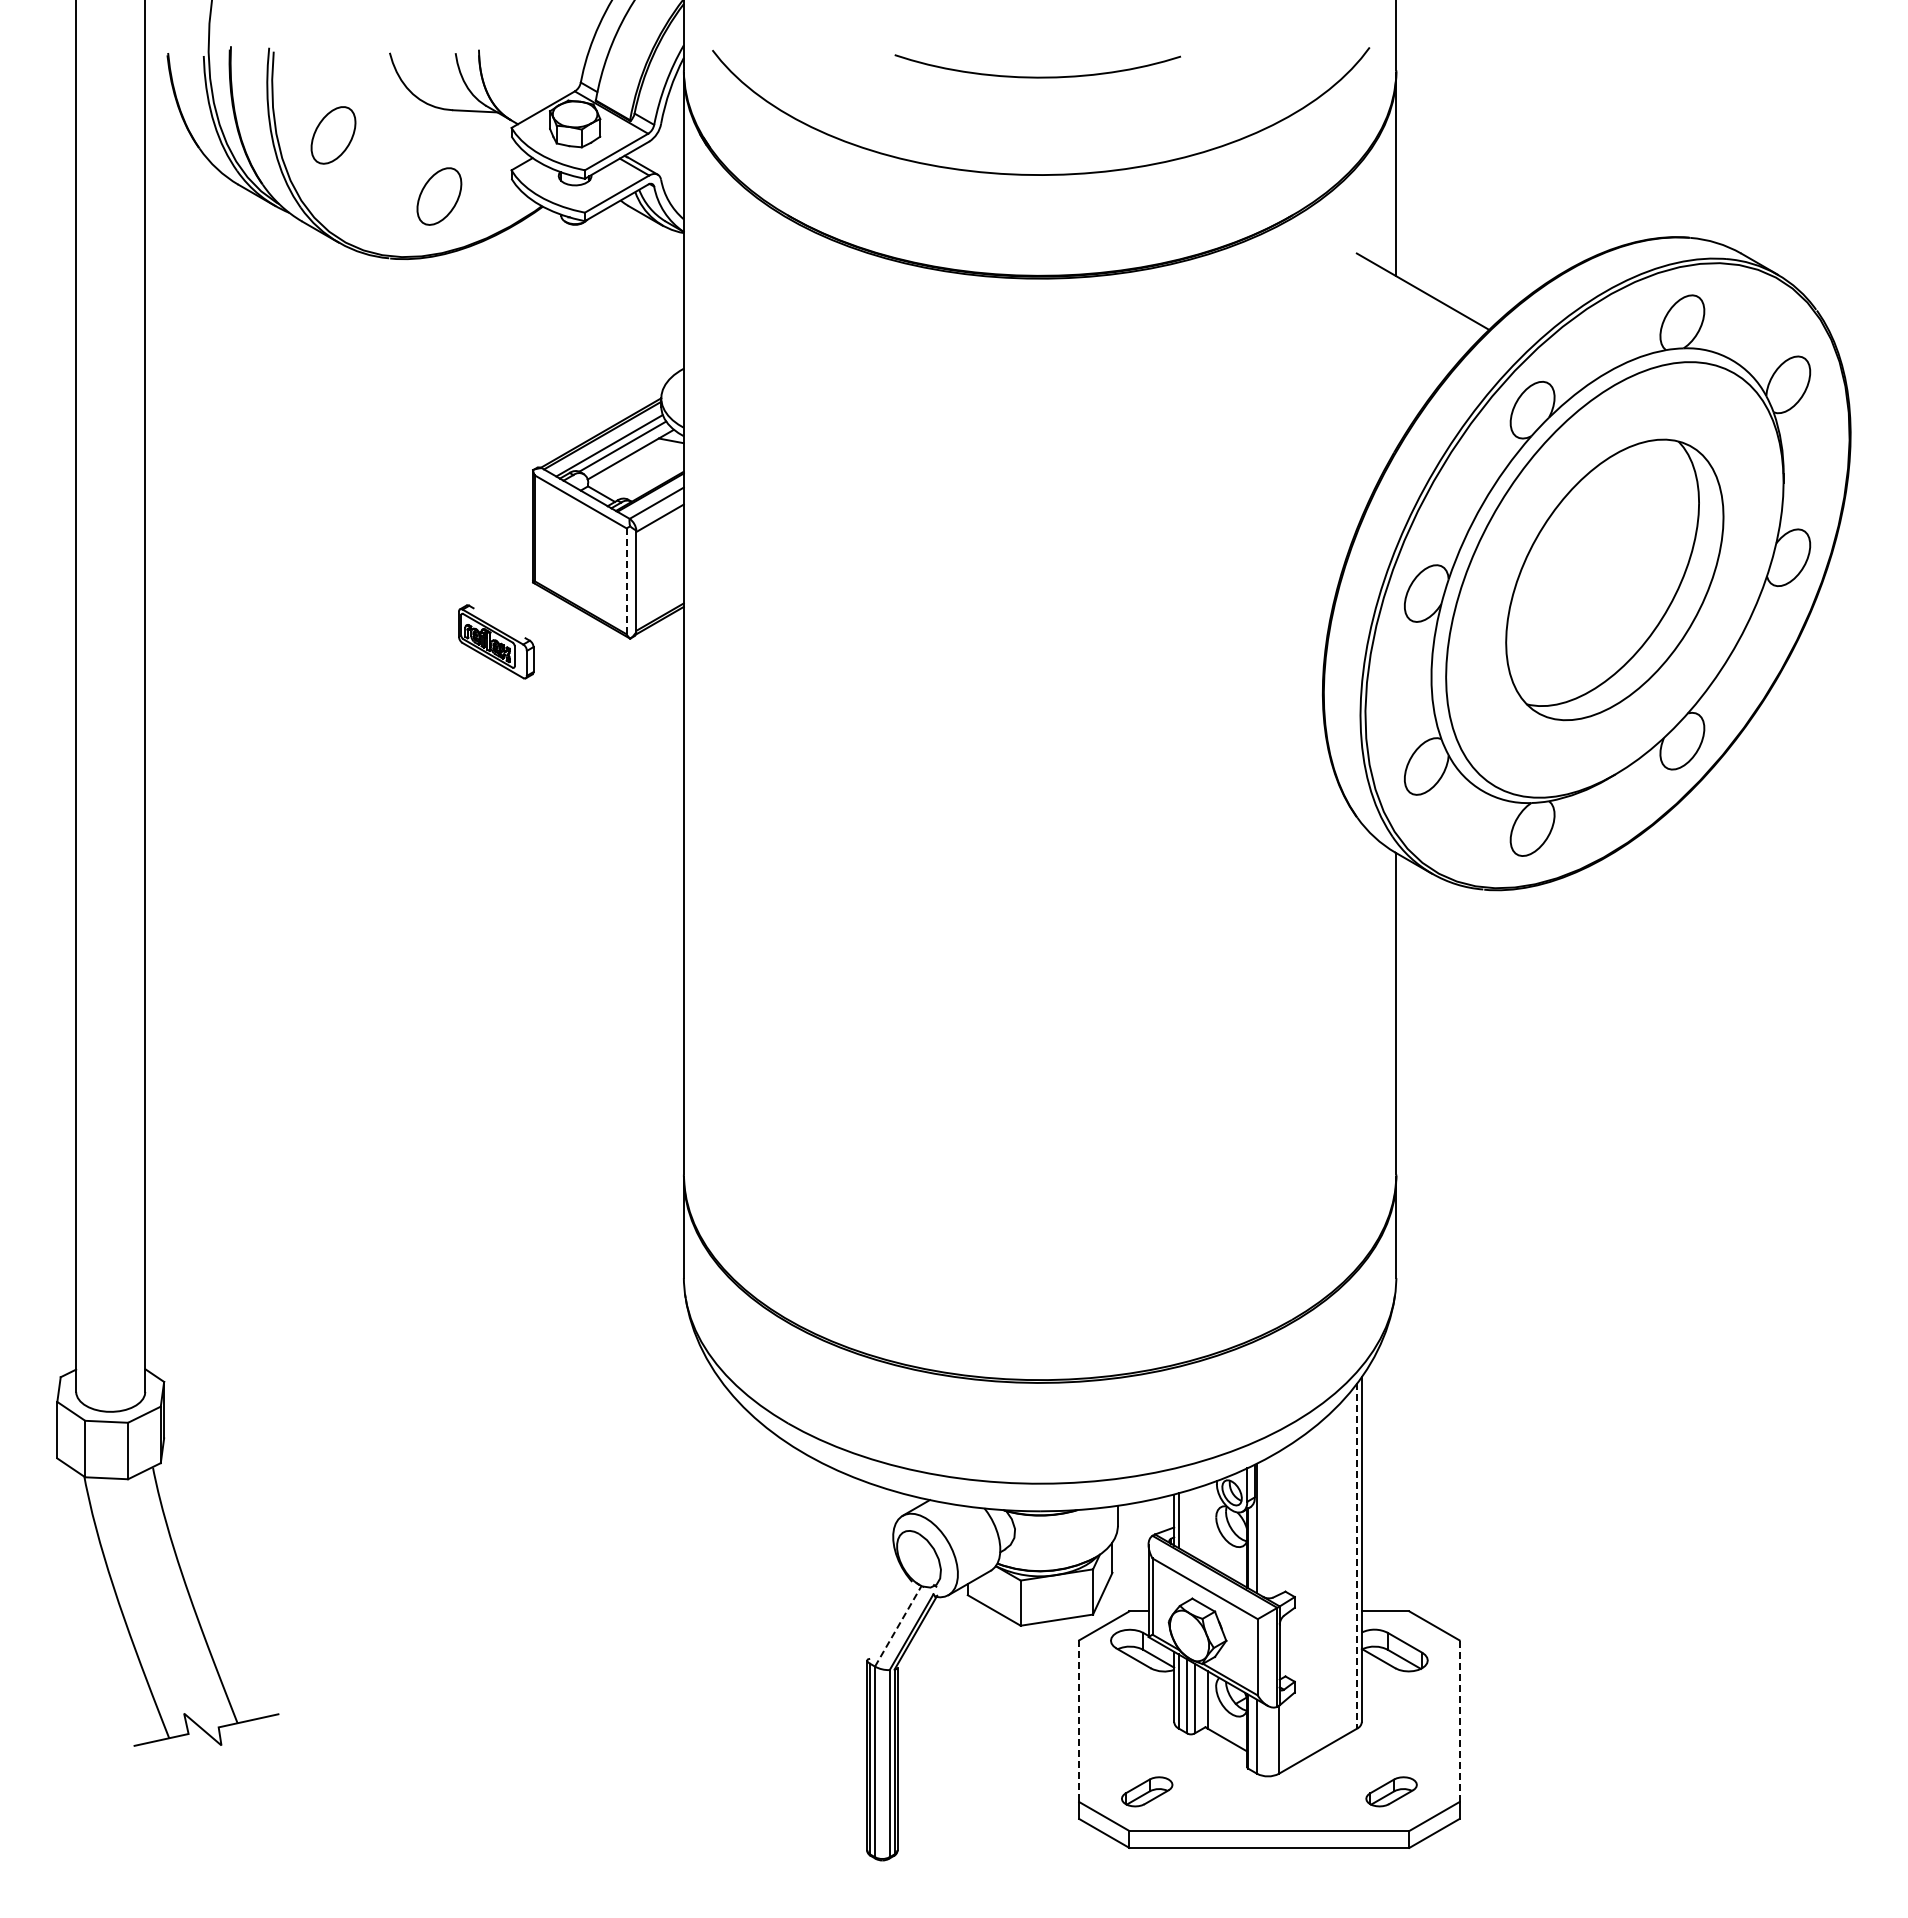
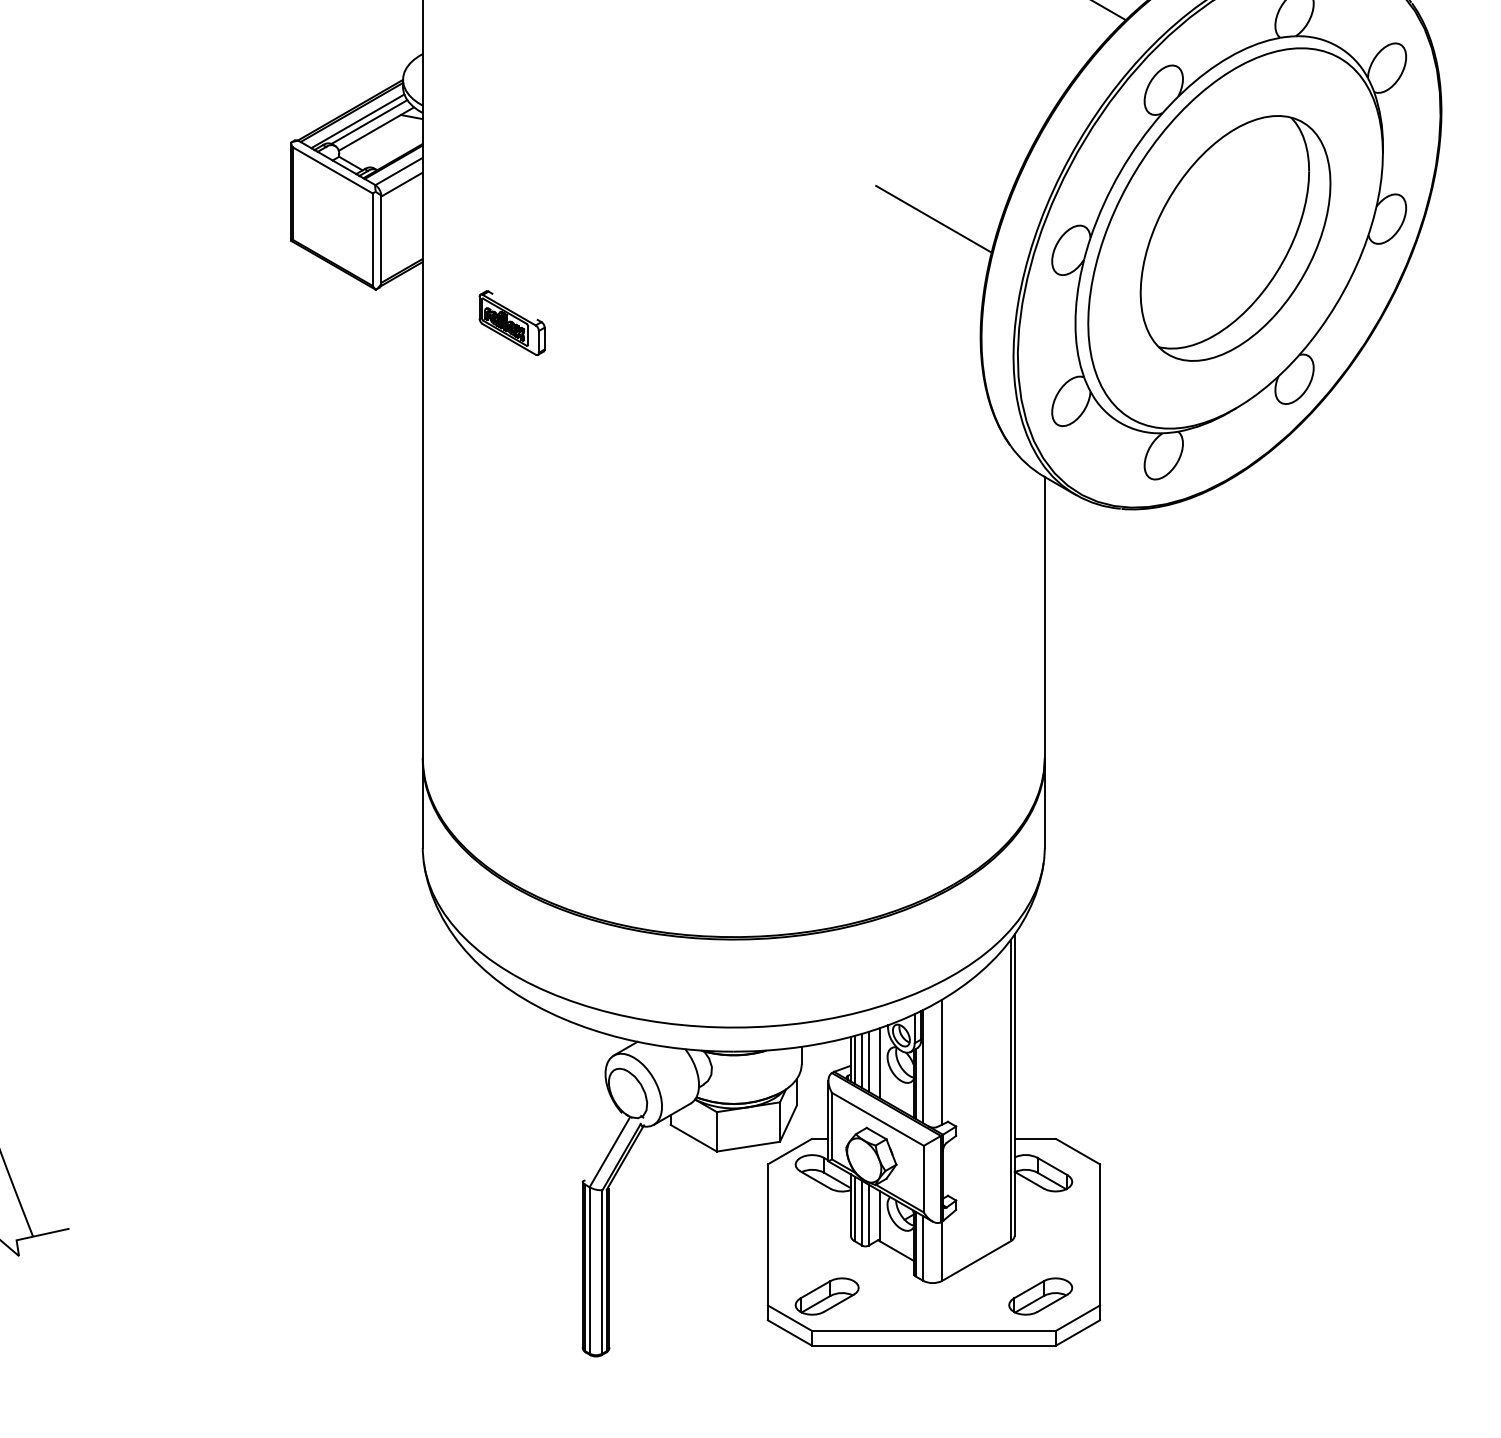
line: (1269, 557) -> (934, 218), added
line: (626, 581) -> (372, 239), dashed -> solid
part: (496, 641) -> (512, 322), moved
line: (1187, 1521) -> (862, 1060), added
line: (1194, 1522) -> (868, 1061), added
line: (1279, 1522) -> (942, 1061), added
line: (1207, 1524) -> (879, 1063), added
line: (1357, 1555) -> (1010, 1090), dashed -> solid
line: (898, 1625) -> (610, 1151), dashed -> solid
line: (1079, 1721) -> (768, 1235), dashed -> solid
line: (1459, 1721) -> (1099, 1235), dashed -> solid
part: (1147, 1791) -> (827, 1296), size x1.43
part: (1391, 1791) -> (1040, 1296), size x1.43

